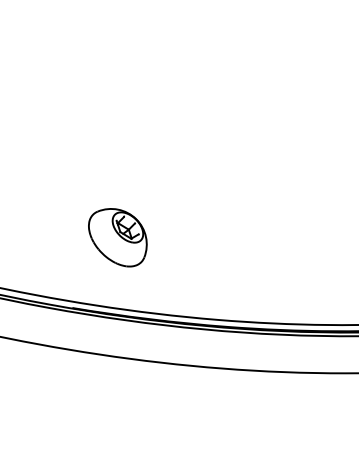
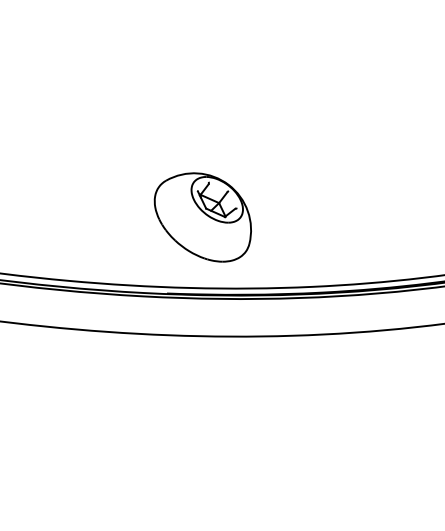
part: (117, 237) -> (202, 217), size x1.6

